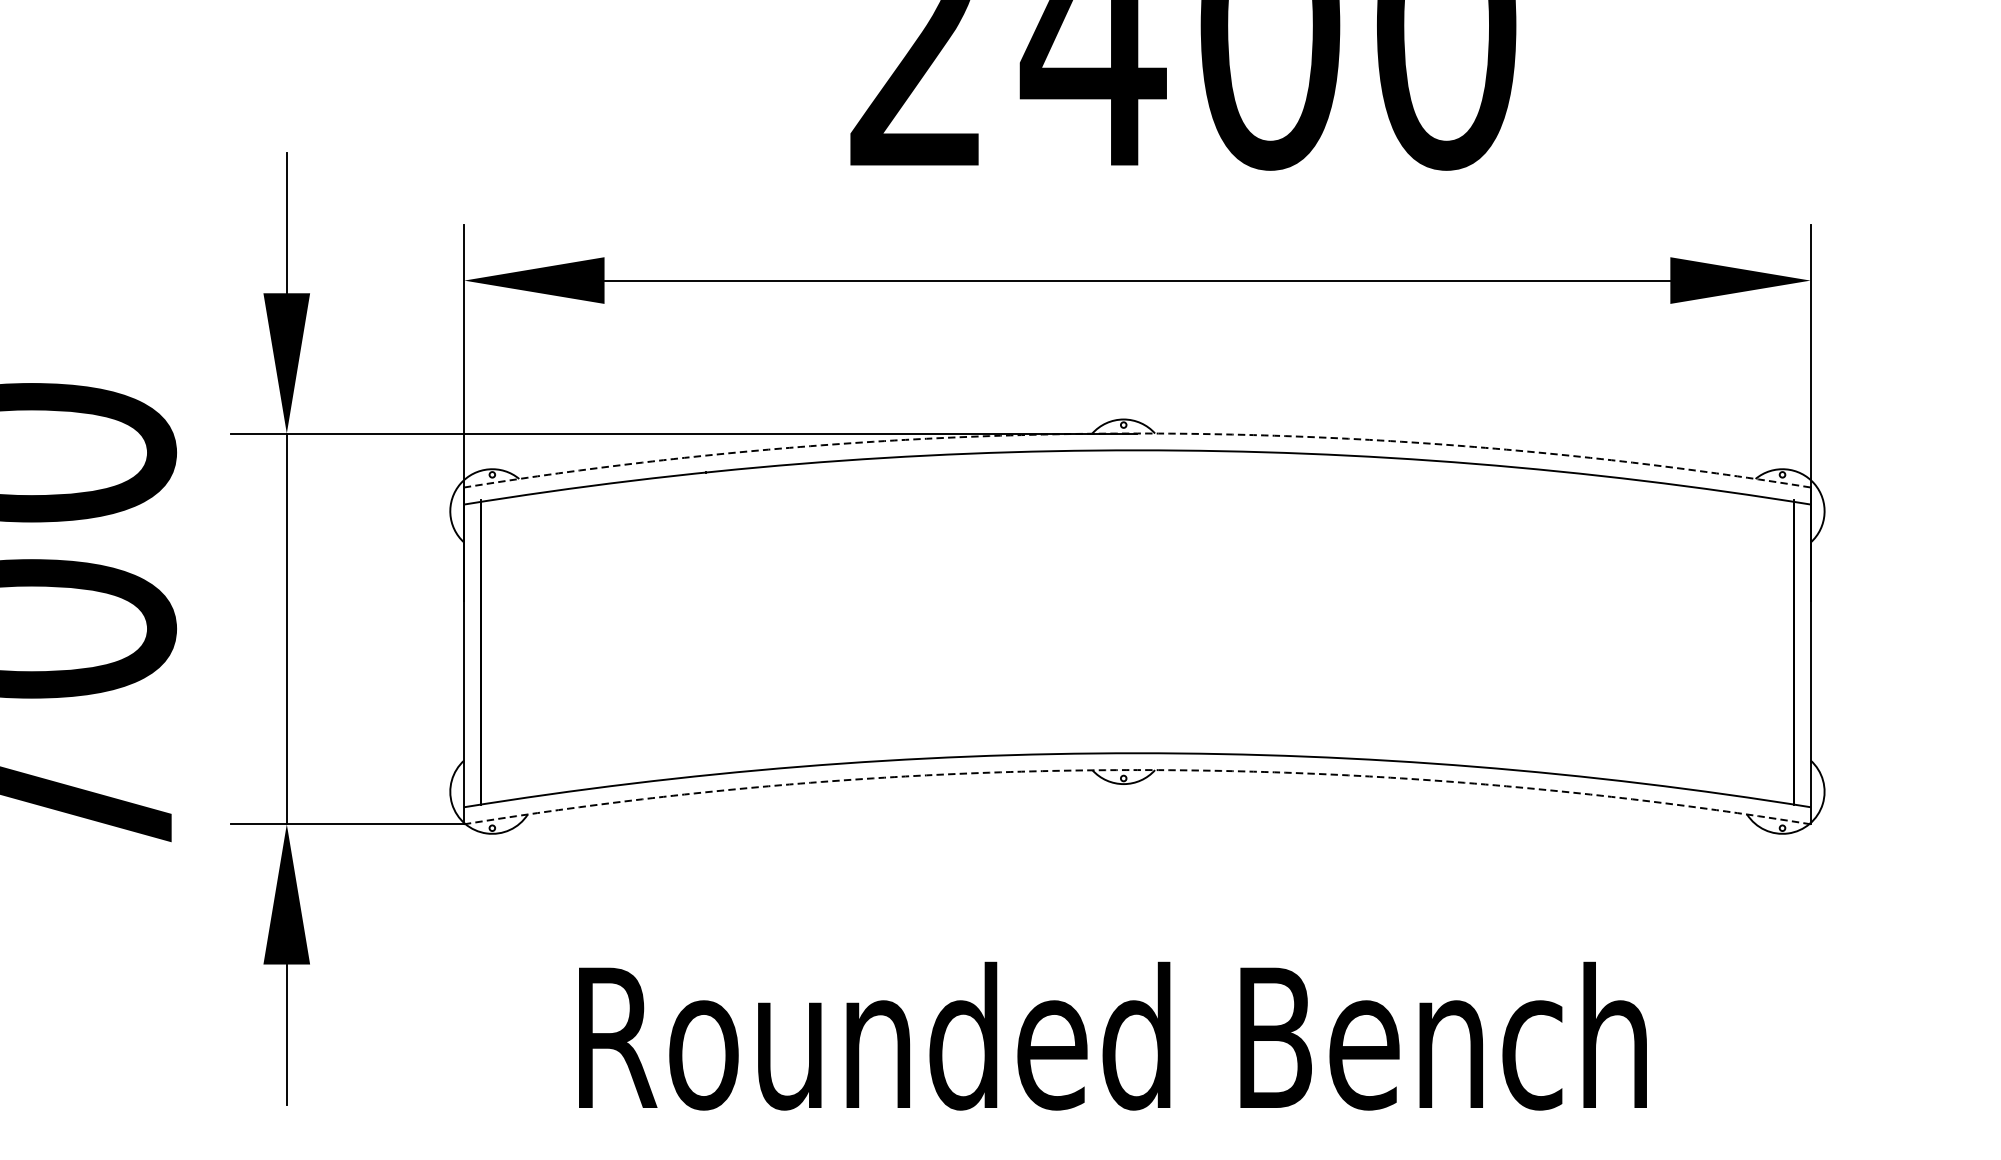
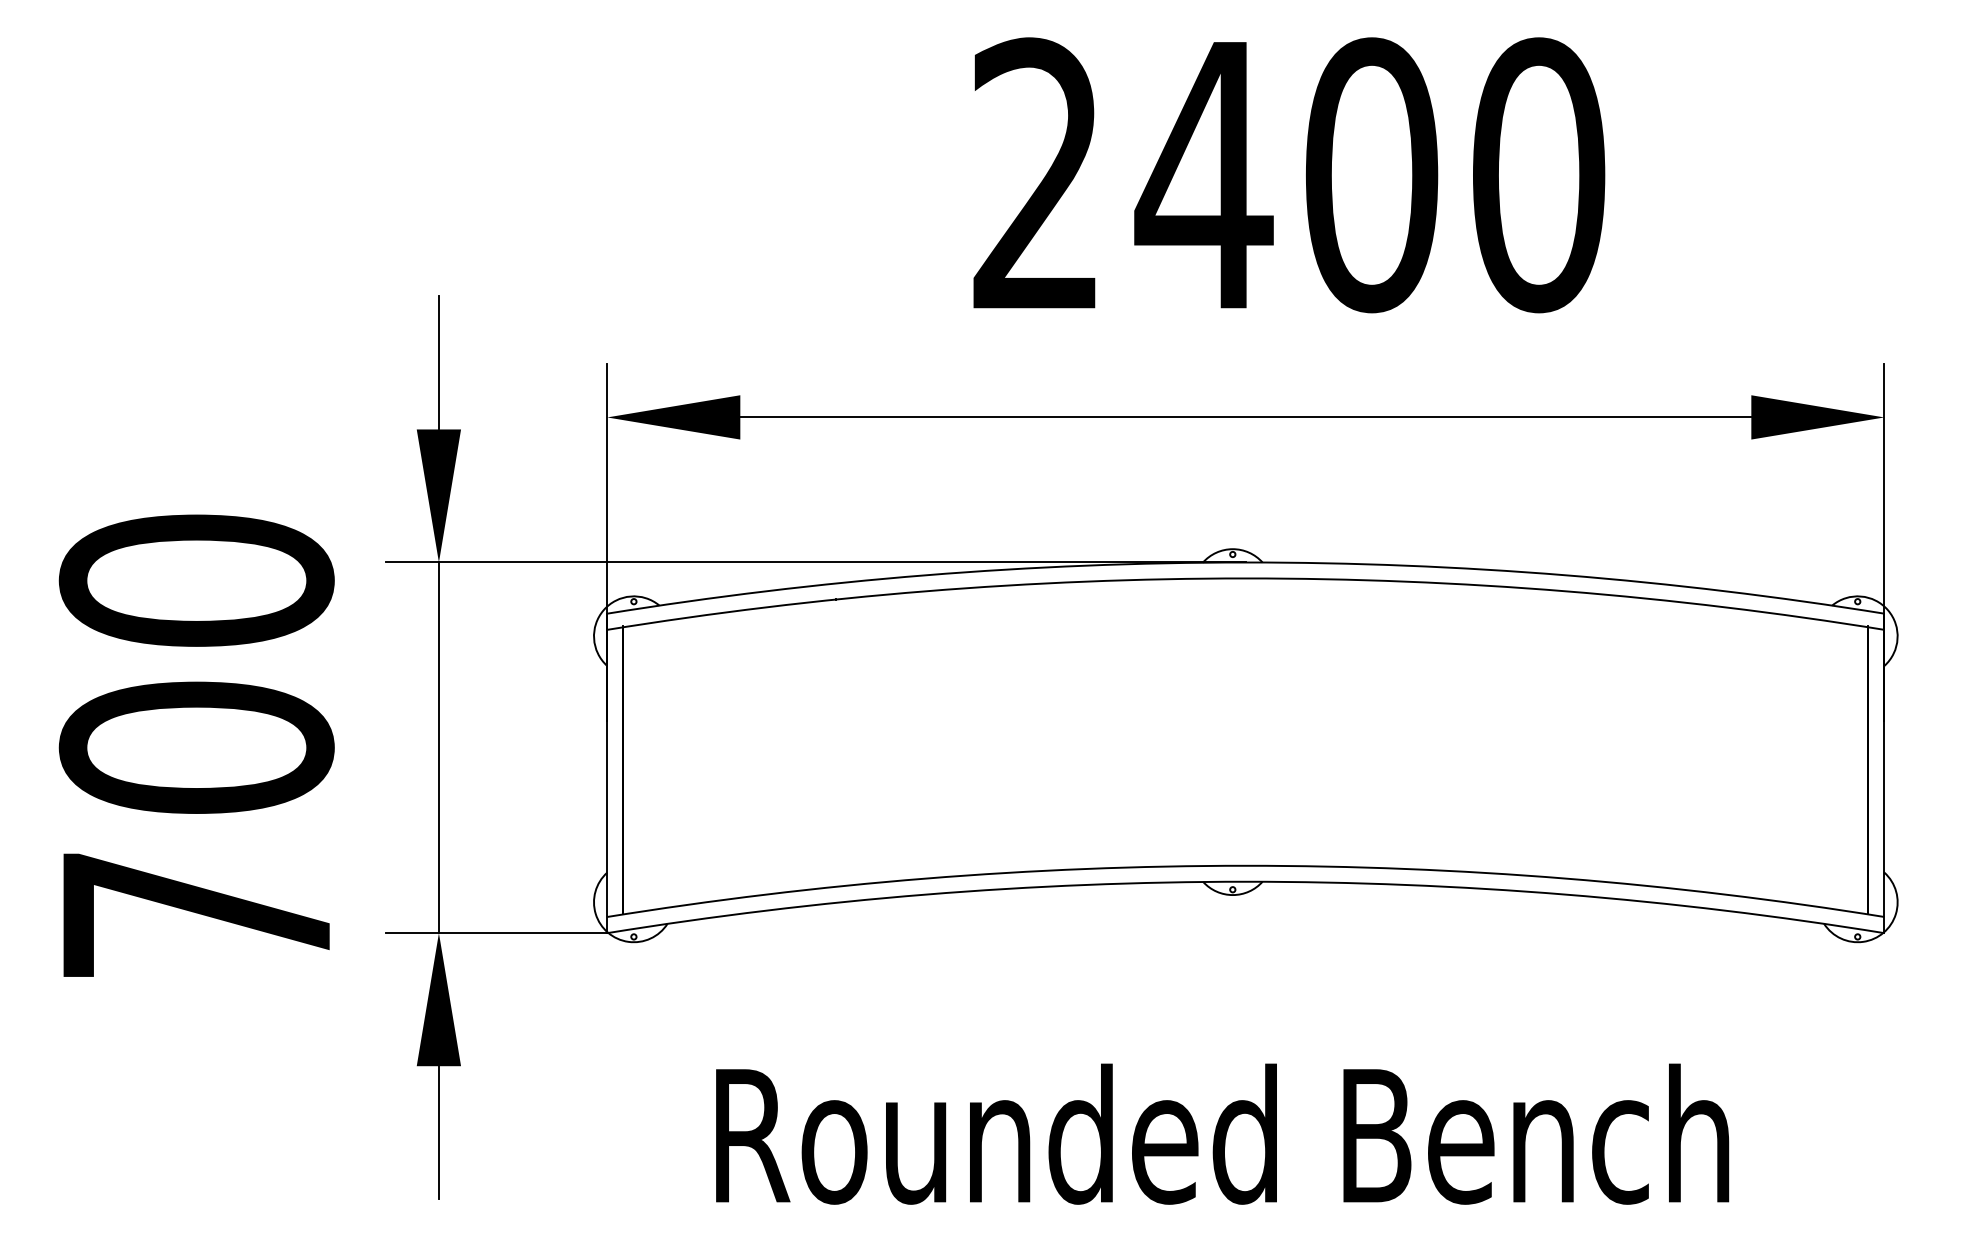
arc: (1137, 433) -> (1245, 562), dashed -> solid
arc: (1137, 769) -> (1245, 881), dashed -> solid

